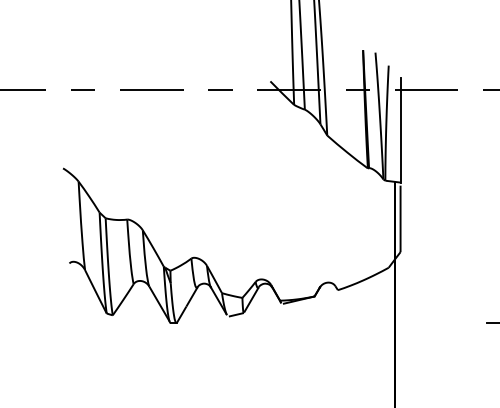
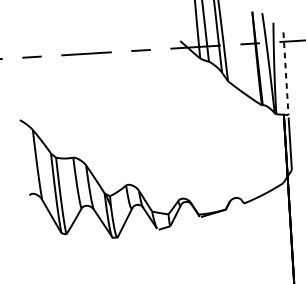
line: (400, 131) -> (285, 74), solid -> dashed

